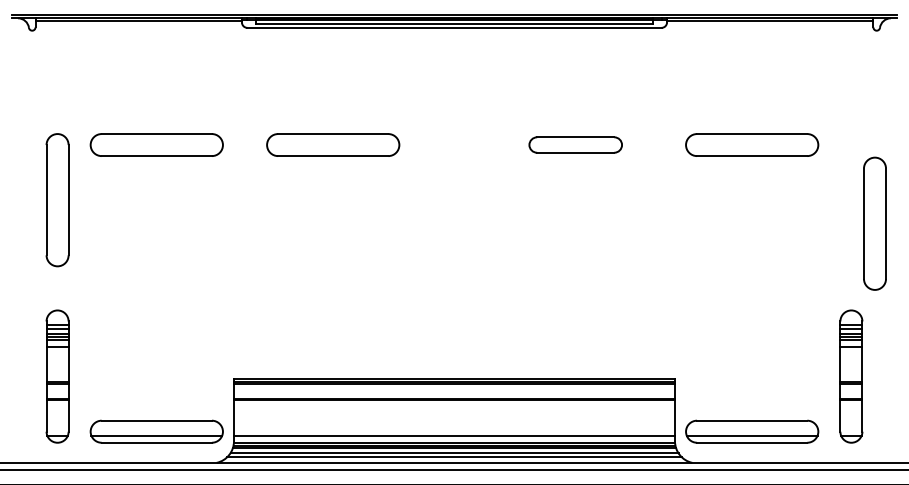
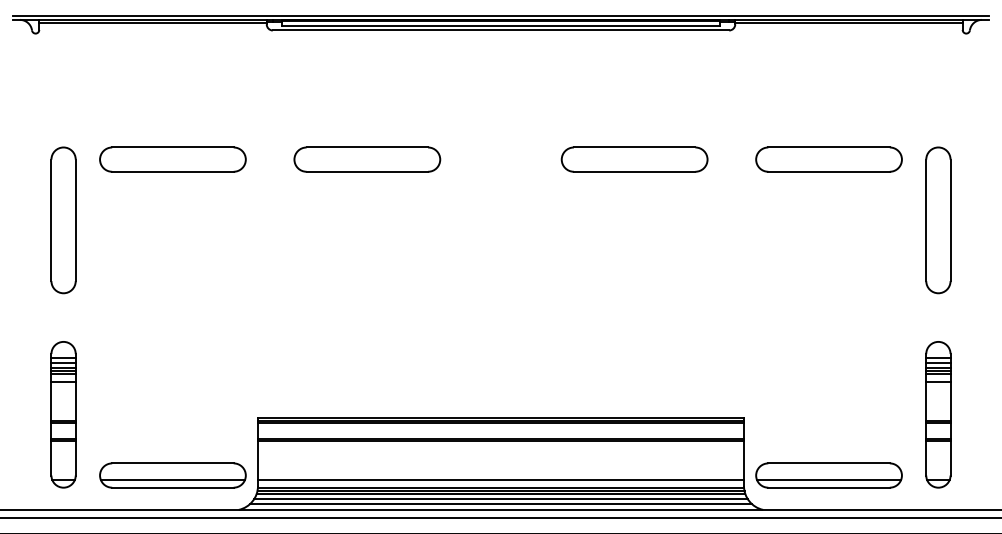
part: (575, 144) -> (634, 159), size x1.43
part: (875, 223) -> (938, 220), moved

